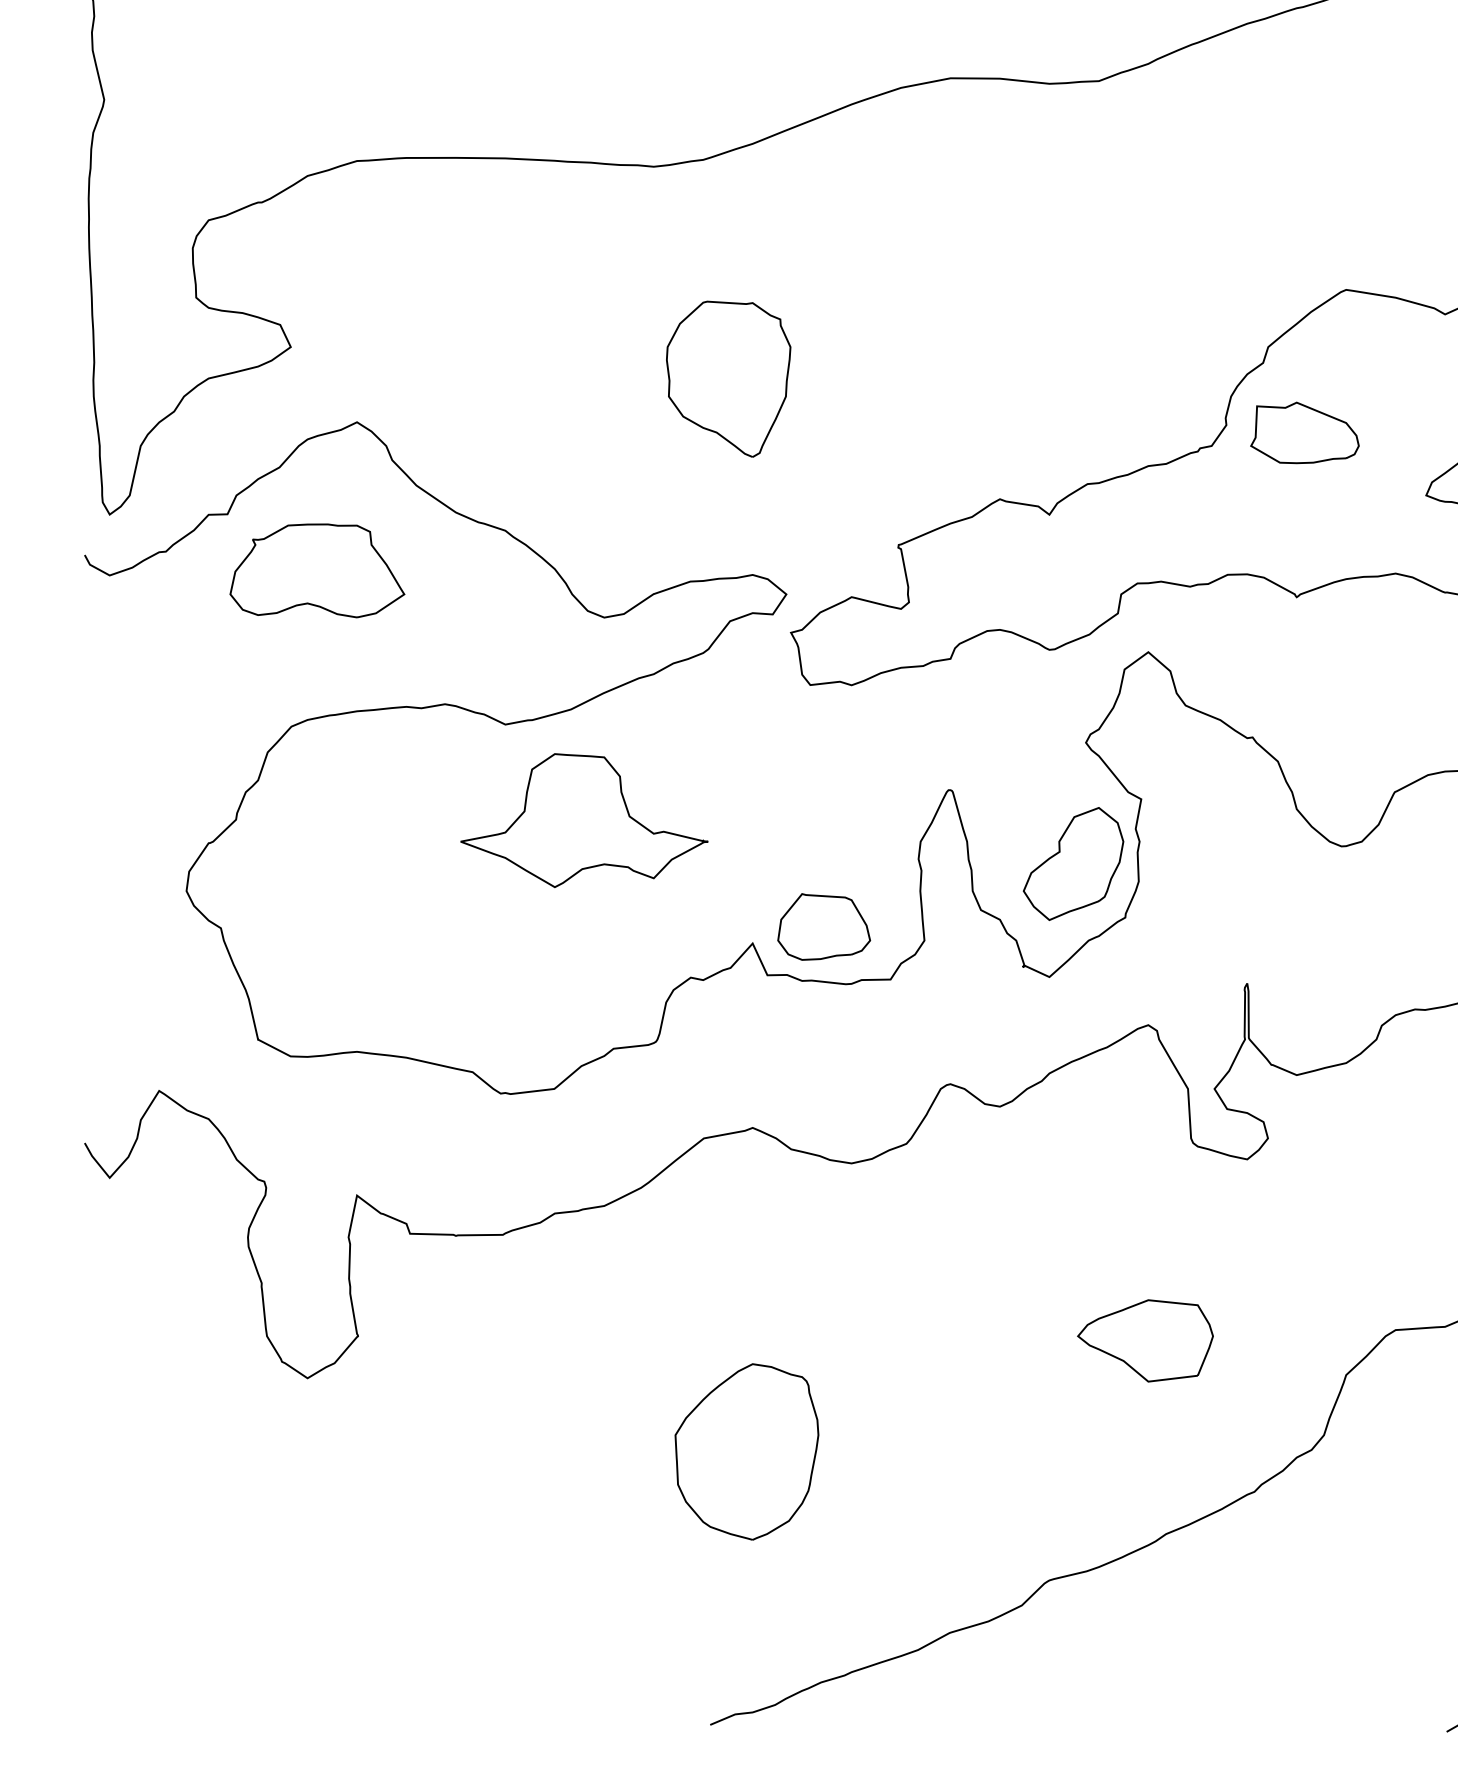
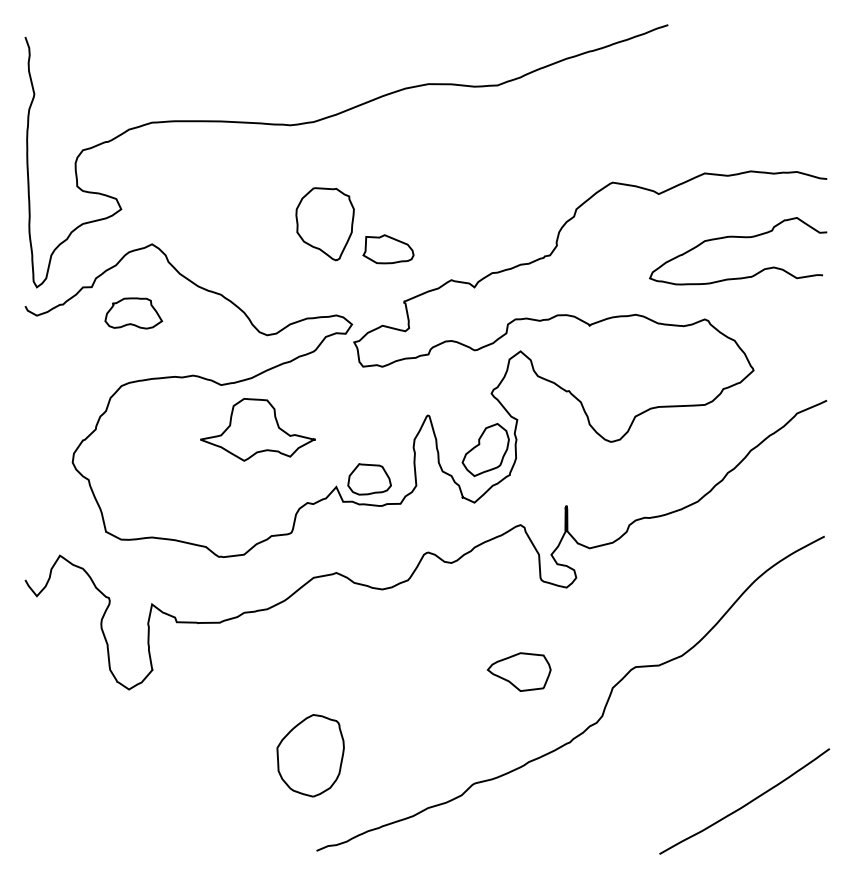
part: (1304, 433) -> (388, 249), moved
part: (317, 570) -> (133, 313), size x0.7
part: (746, 1451) -> (310, 755), moved

